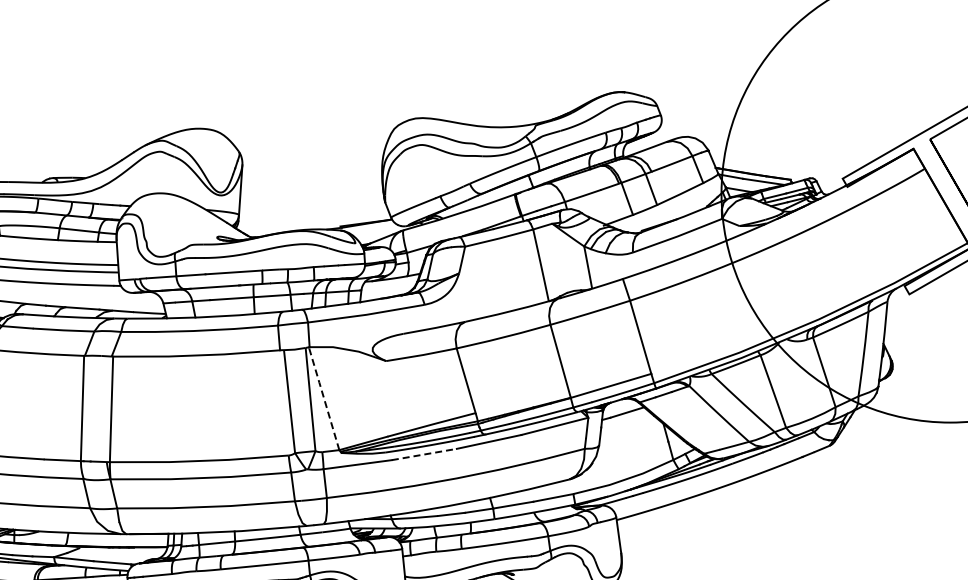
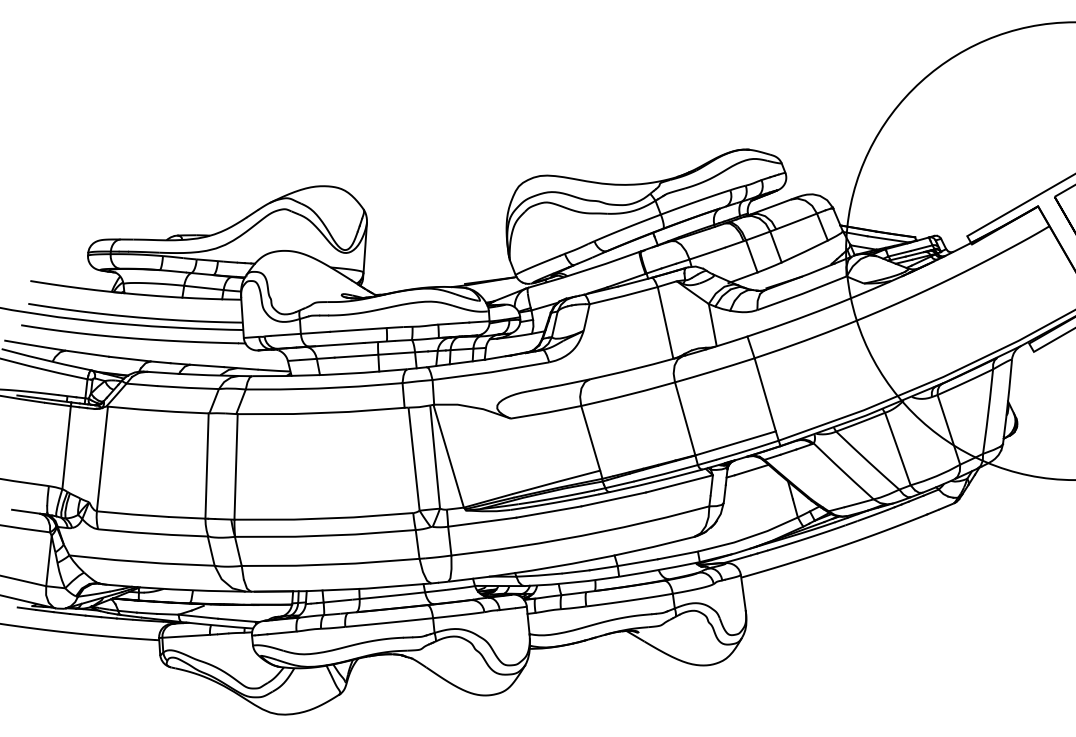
line: (323, 397) -> (448, 455), dashed -> solid
line: (424, 453) -> (549, 511), dashed -> solid

